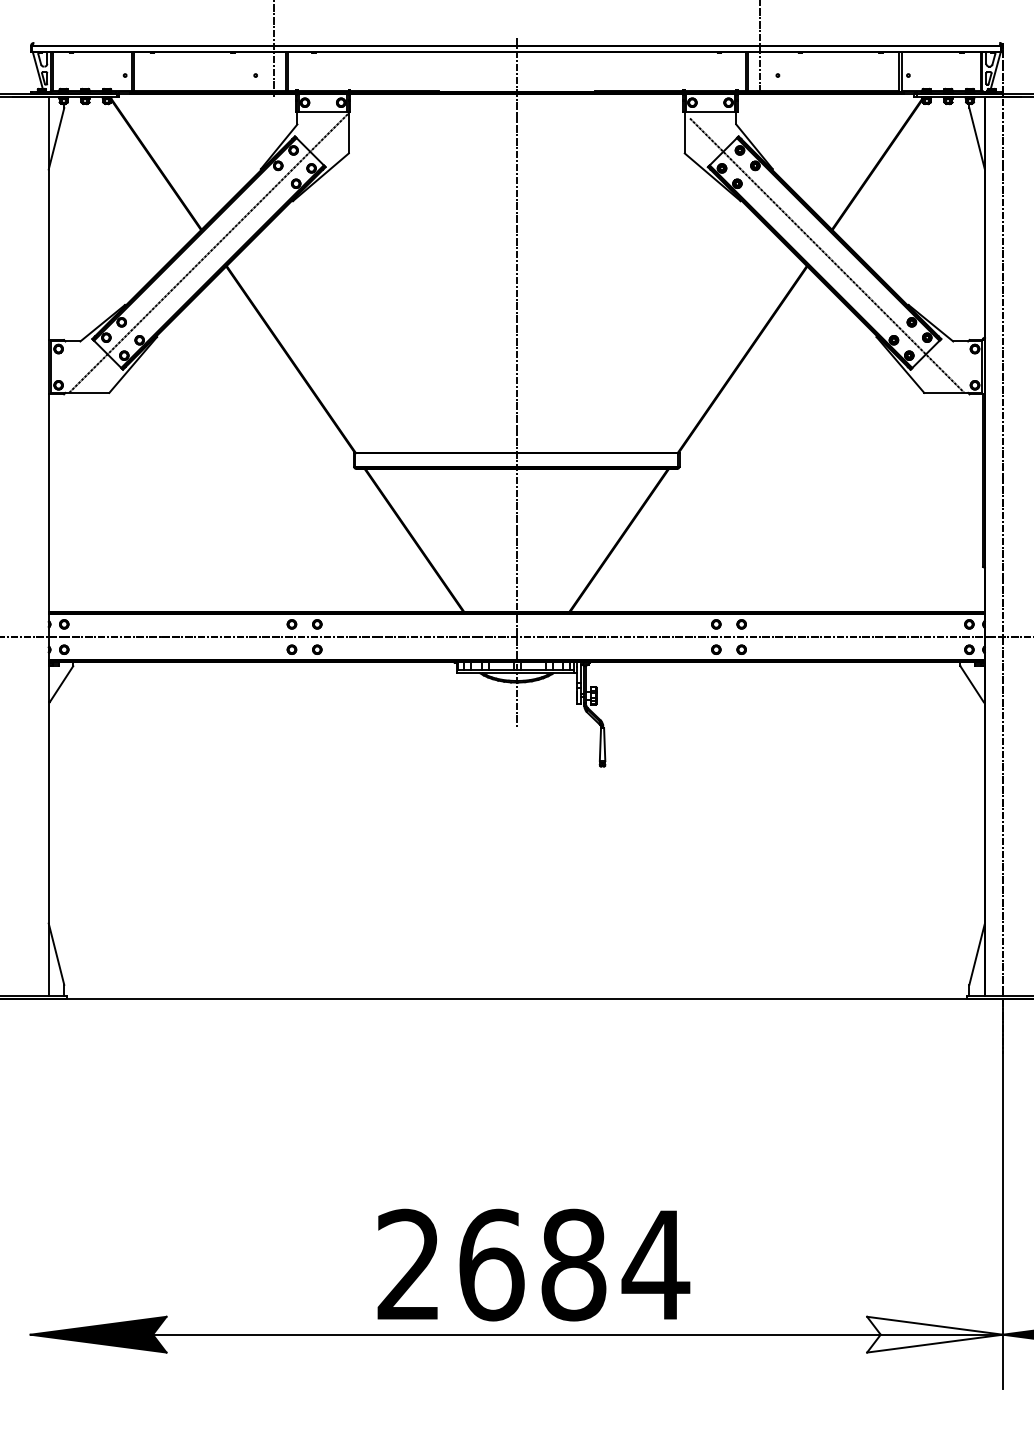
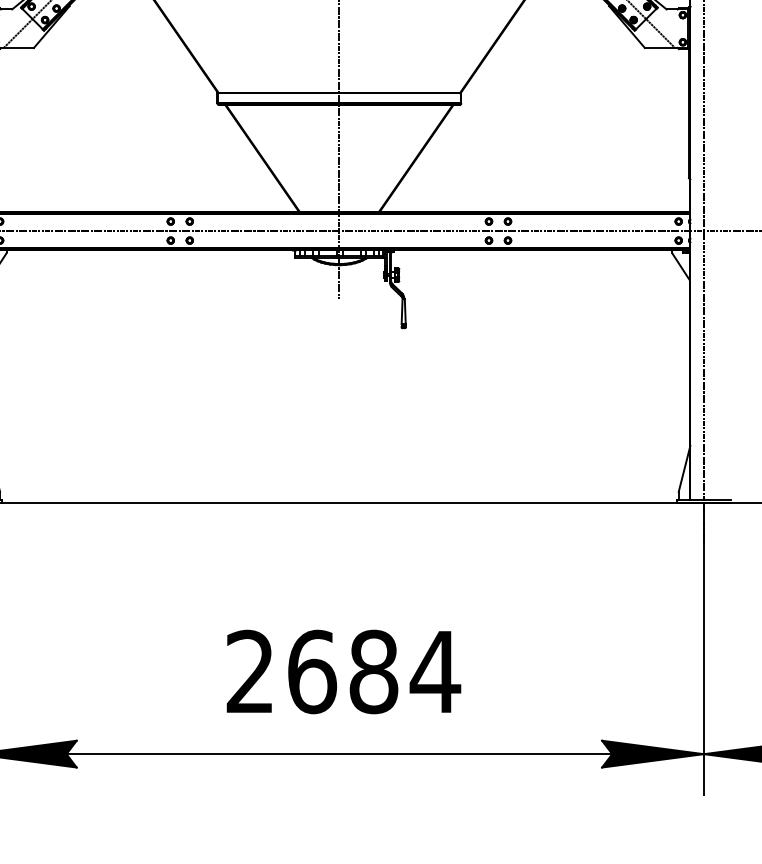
text: (533, 1264) -> (343, 671), moved
fill: (935, 1334) -> (653, 754), added

